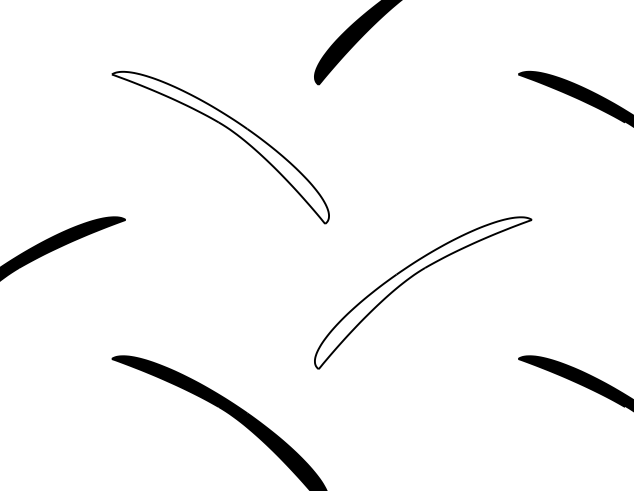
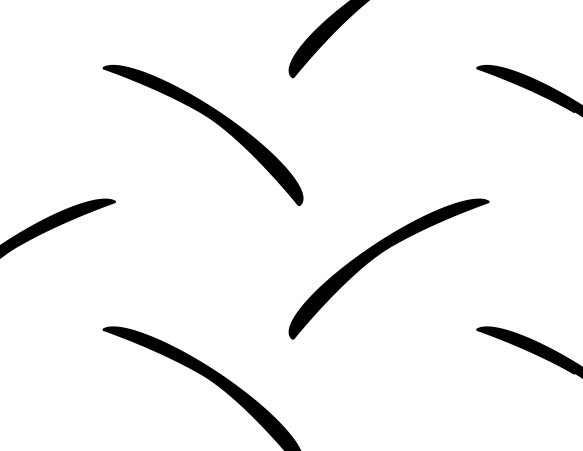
fill: (220, 147) -> (202, 135), added
fill: (423, 293) -> (389, 269), added

